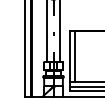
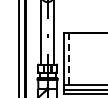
line: (75, 57) -> (69, 59), solid -> dashed

